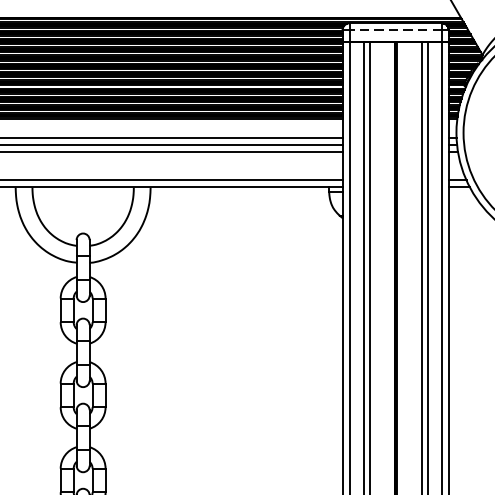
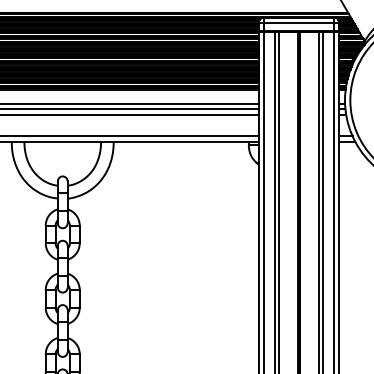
line: (396, 29) -> (299, 22), dashed -> solid

